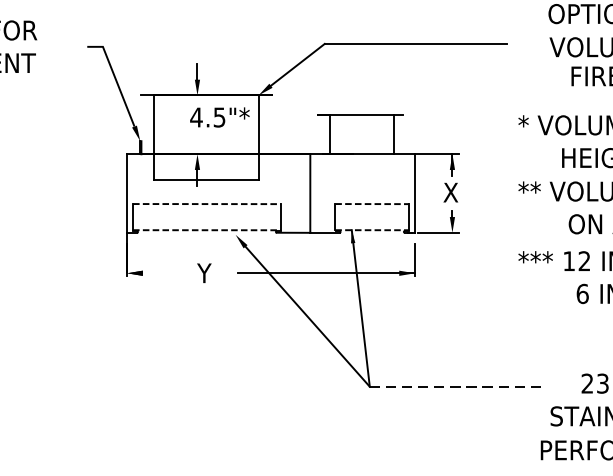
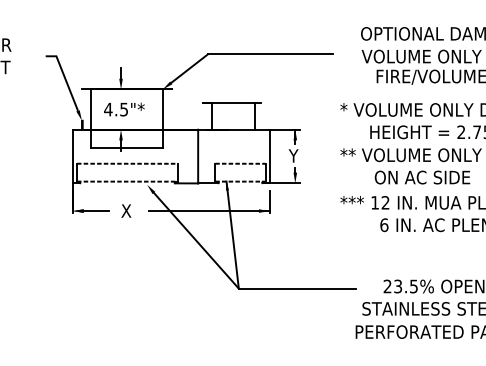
text: (220, 117) -> (124, 109), moved
text: (449, 191) -> (293, 155), X -> Y
text: (205, 272) -> (126, 210), Y -> X
line: (161, 273) -> (96, 211), added
line: (455, 386) -> (297, 288), dashed -> solid

